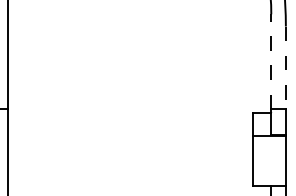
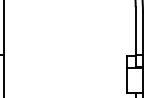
line: (270, 61) -> (135, 30), dashed -> solid
line: (284, 67) -> (142, 33), dashed -> solid

